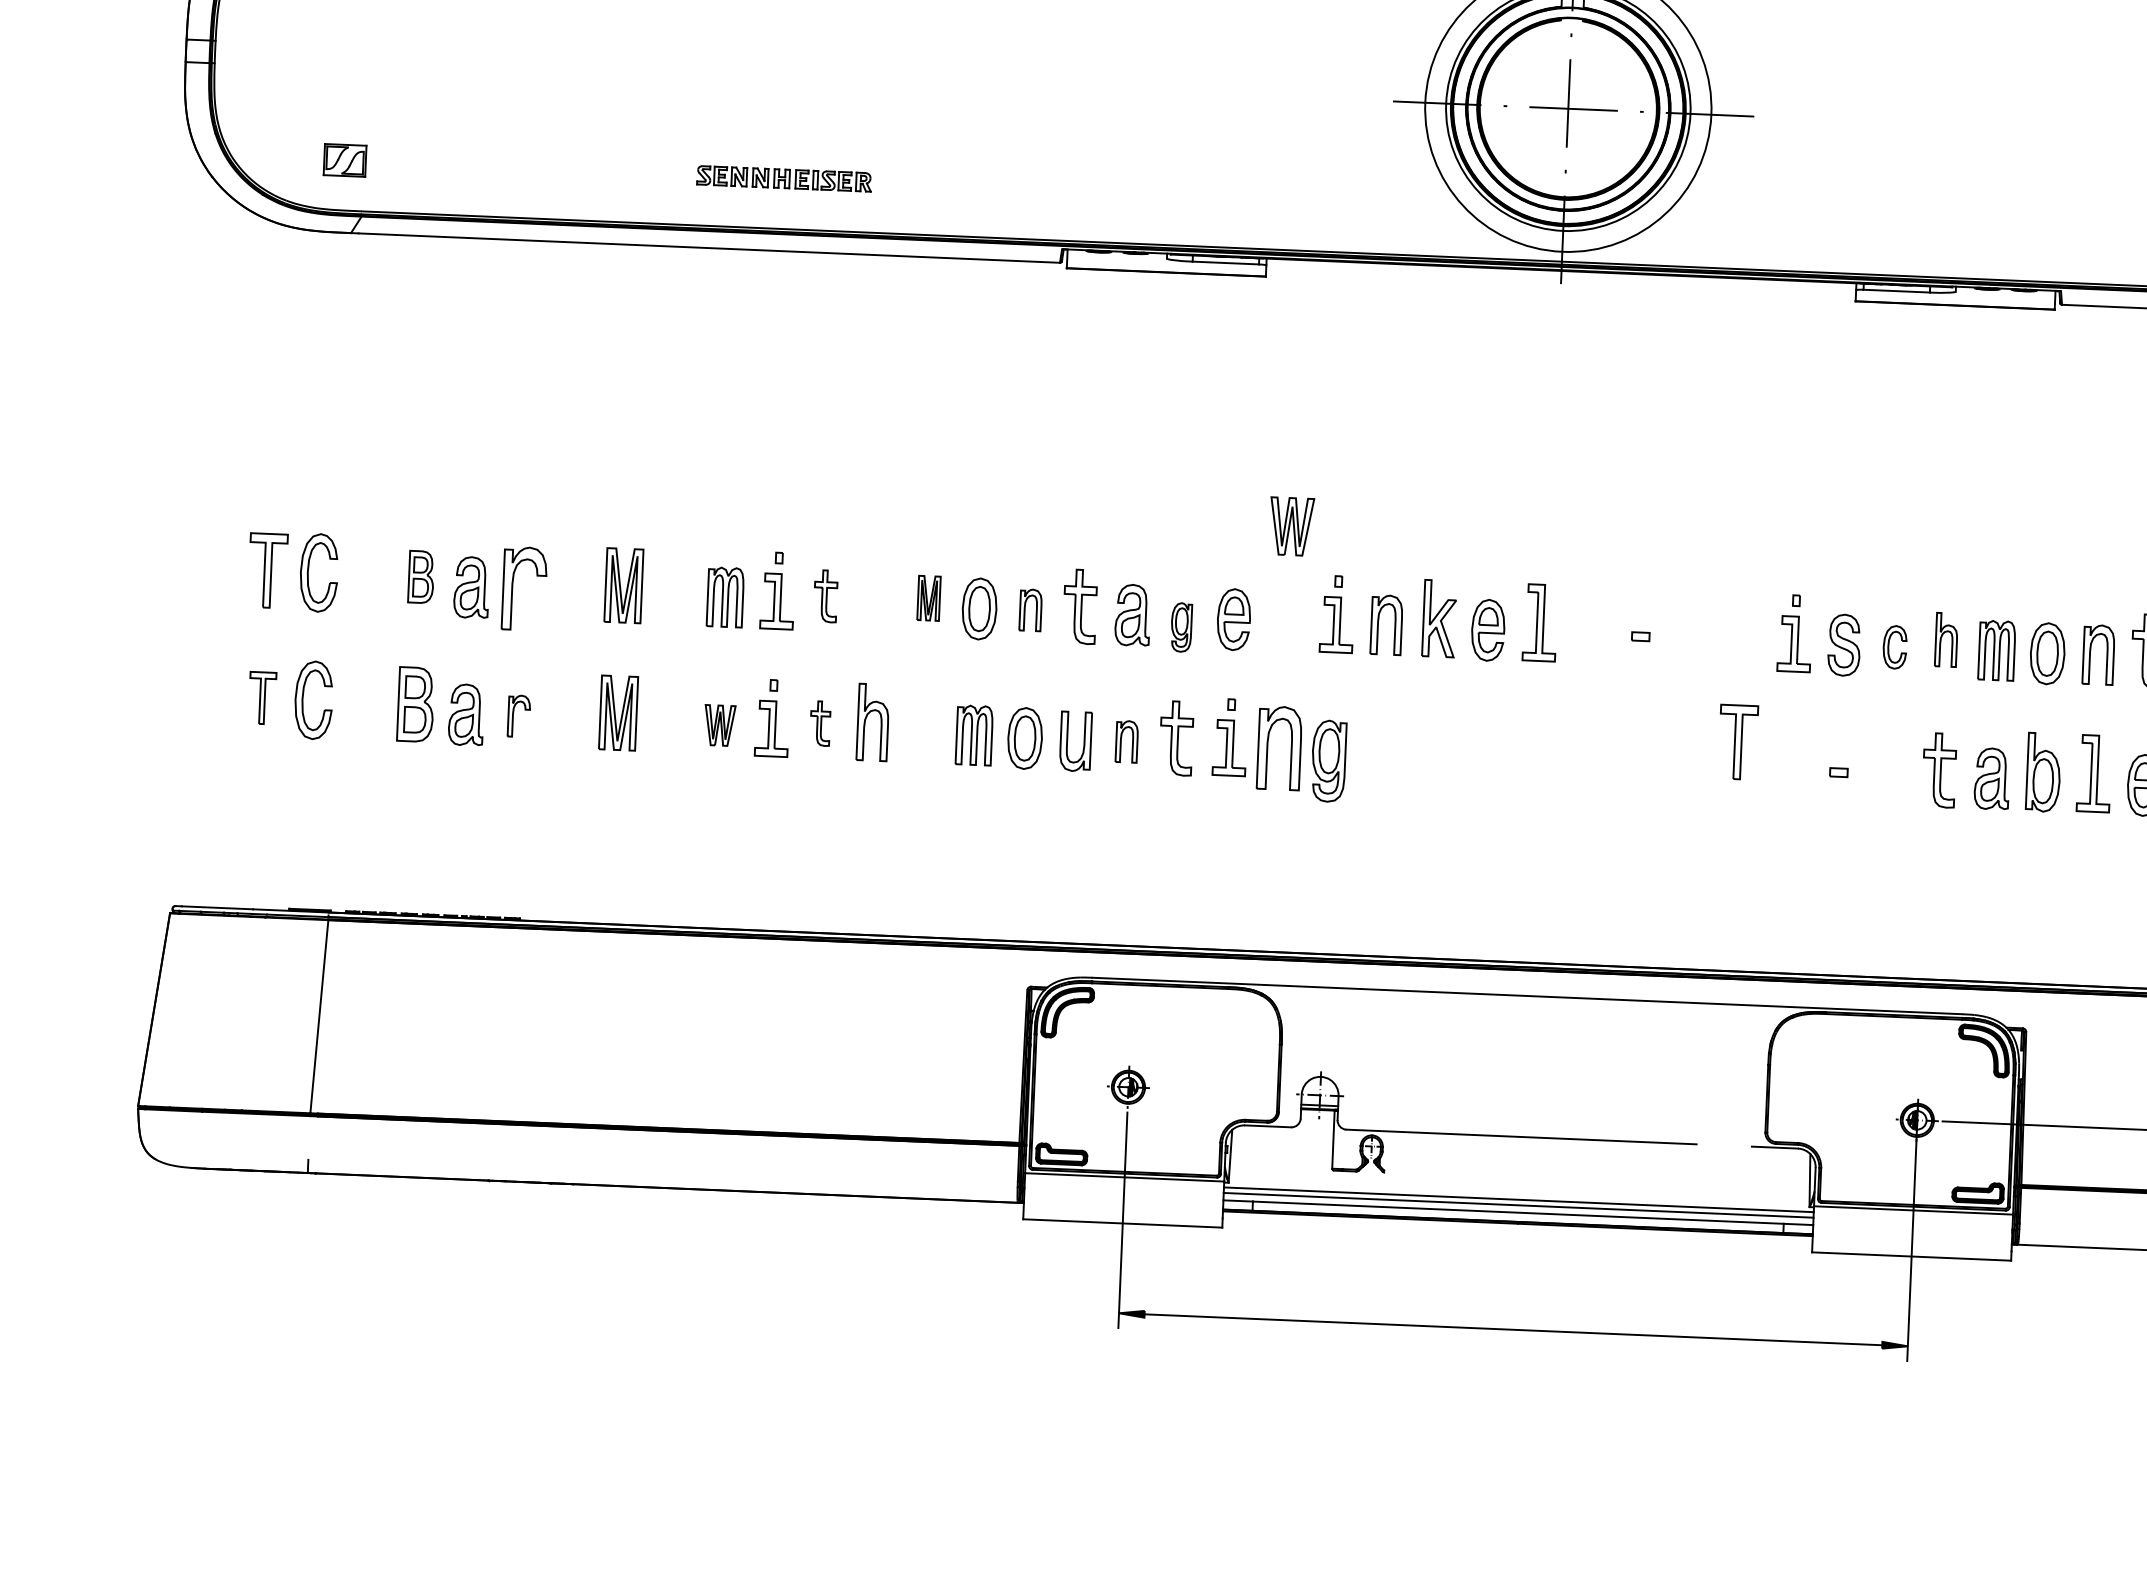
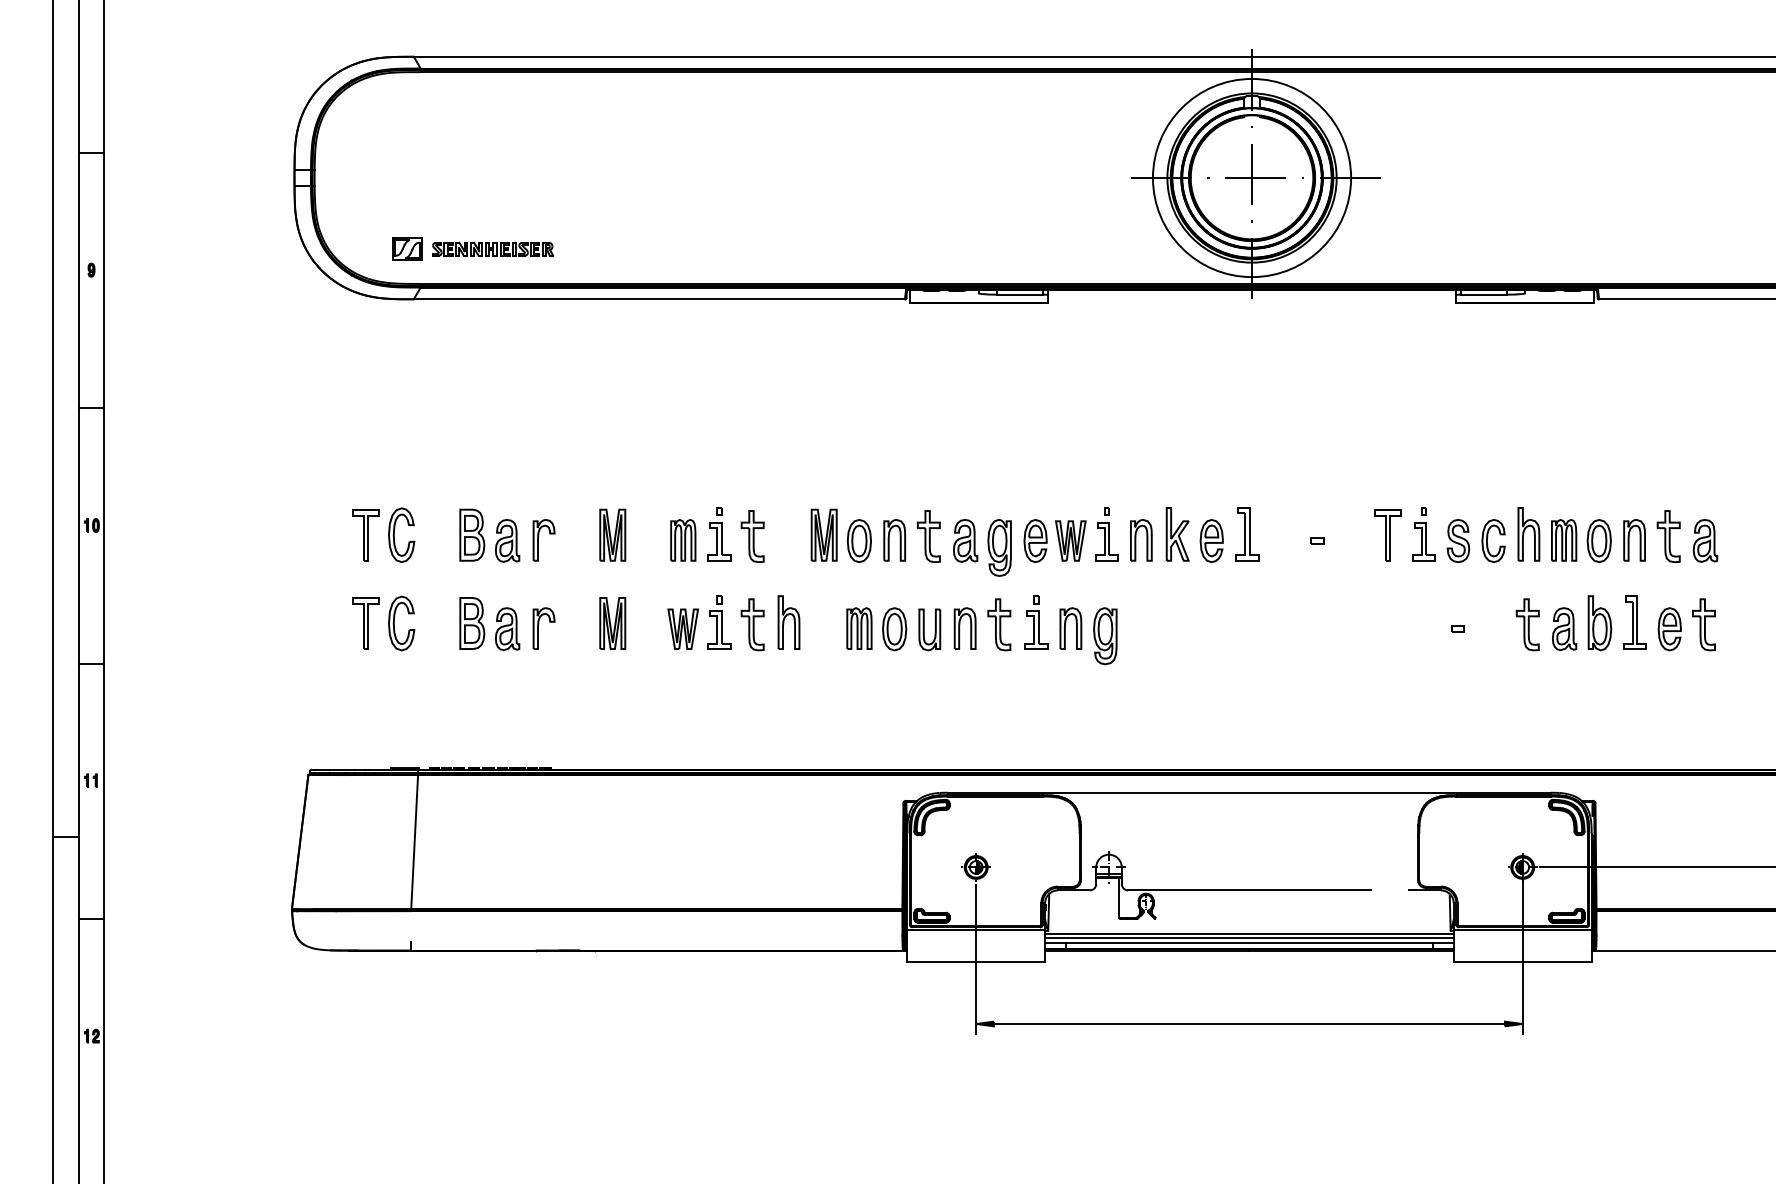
part: (785, 177) -> (493, 248), moved
part: (1291, 525) -> (1070, 540), moved
part: (421, 576) -> (472, 534), size x1.43
part: (523, 589) -> (543, 540), size x0.71
part: (825, 596) -> (752, 536), size x1.43
part: (928, 597) -> (823, 534), size x1.67
part: (1030, 610) -> (894, 540), size x1.43
part: (1181, 626) -> (999, 547), size x1.67
part: (1945, 640) -> (1528, 534), size x1.43
part: (1894, 646) -> (1493, 540), size x1.43
part: (261, 698) -> (365, 623), size x1.43
part: (518, 716) -> (543, 628), size x1.43
part: (820, 723) -> (752, 624), size x1.67
part: (718, 724) -> (682, 628), size x1.43
part: (1126, 741) -> (964, 628), size x1.43
part: (1737, 742) -> (1387, 535), moved
part: (1279, 748) -> (1070, 628), size x0.71

